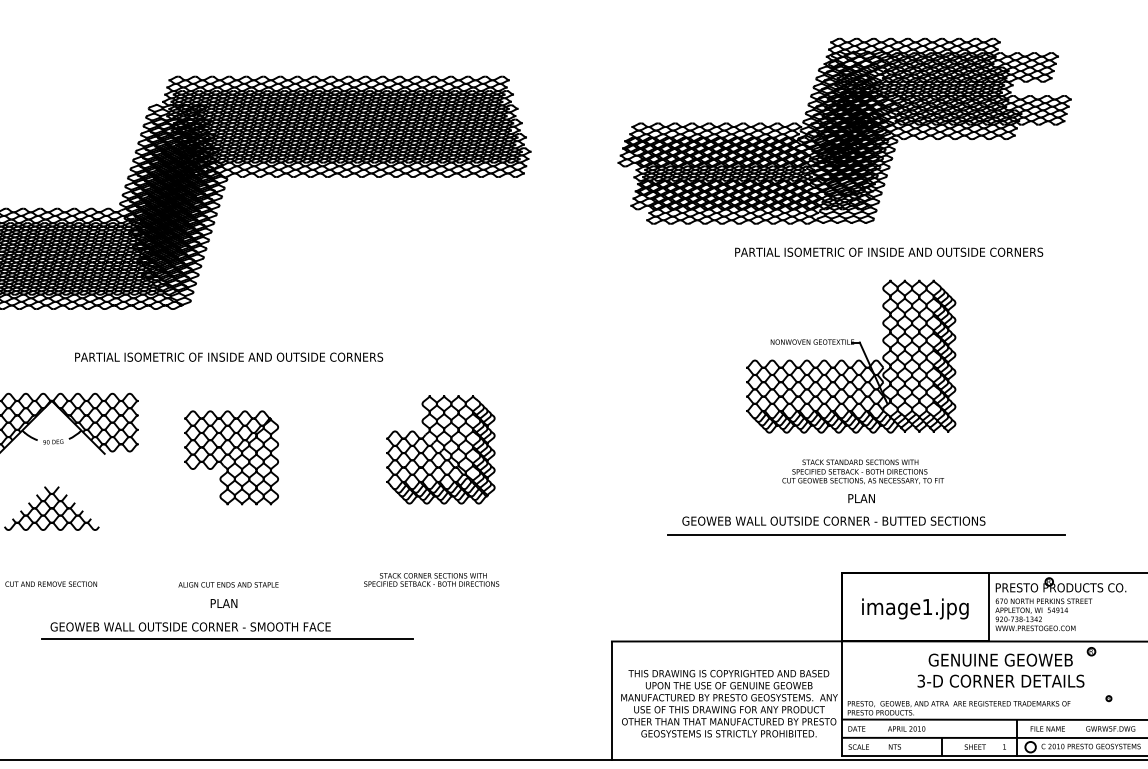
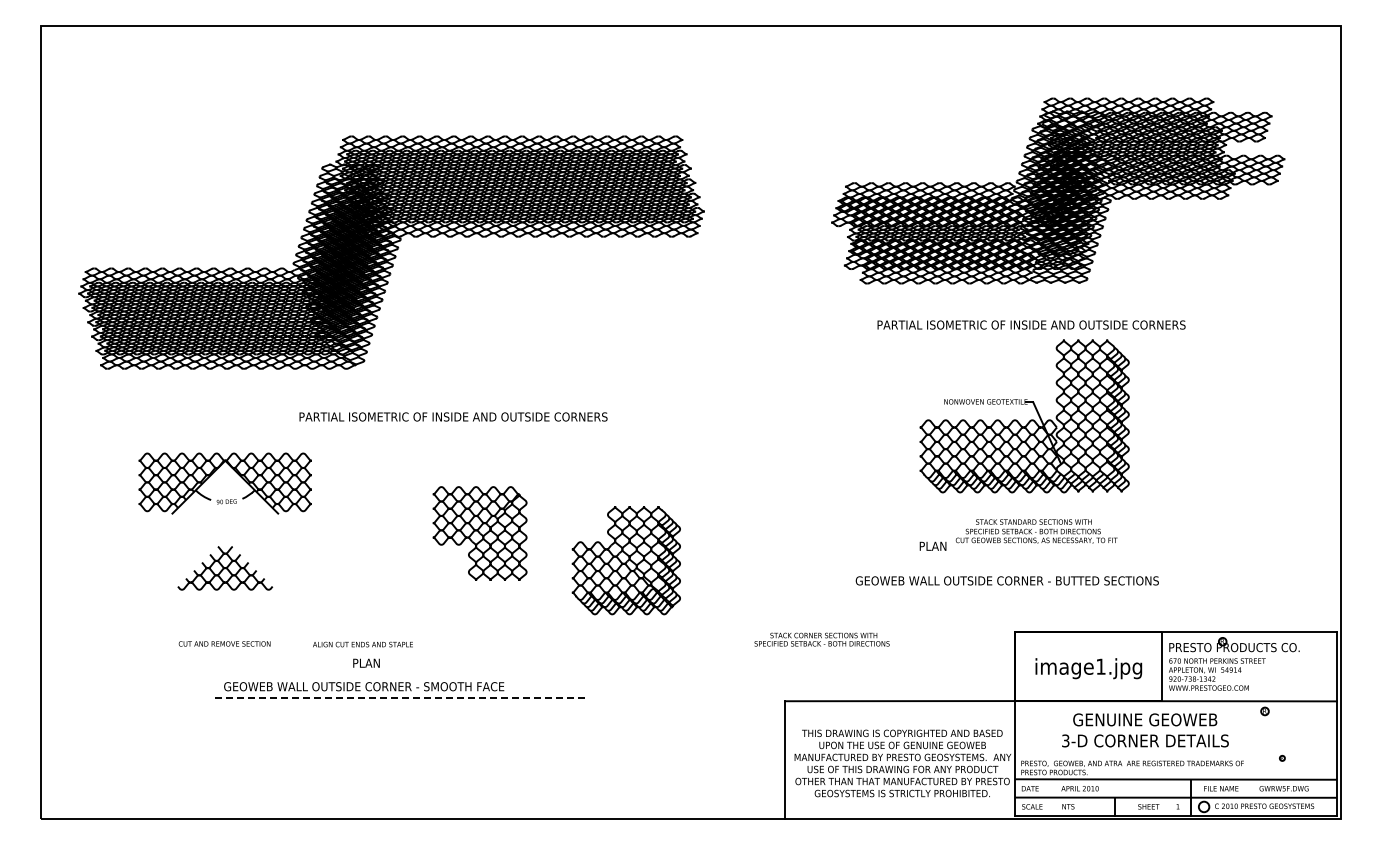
part: (845, 130) -> (1058, 190), moved
text: (889, 251) -> (1031, 324), moved
text: (229, 356) -> (453, 416), moved
part: (440, 449) -> (625, 560), moved
part: (231, 457) -> (479, 533), moved
text: (861, 497) -> (932, 545), moved
line: (866, 534) -> (1039, 594), removed
text: (431, 579) -> (821, 639), moved
text: (228, 584) -> (362, 644), moved
text: (224, 602) -> (366, 662), moved
line: (227, 638) -> (400, 698), solid -> dashed
text: (1001, 670) -> (1145, 730), moved

